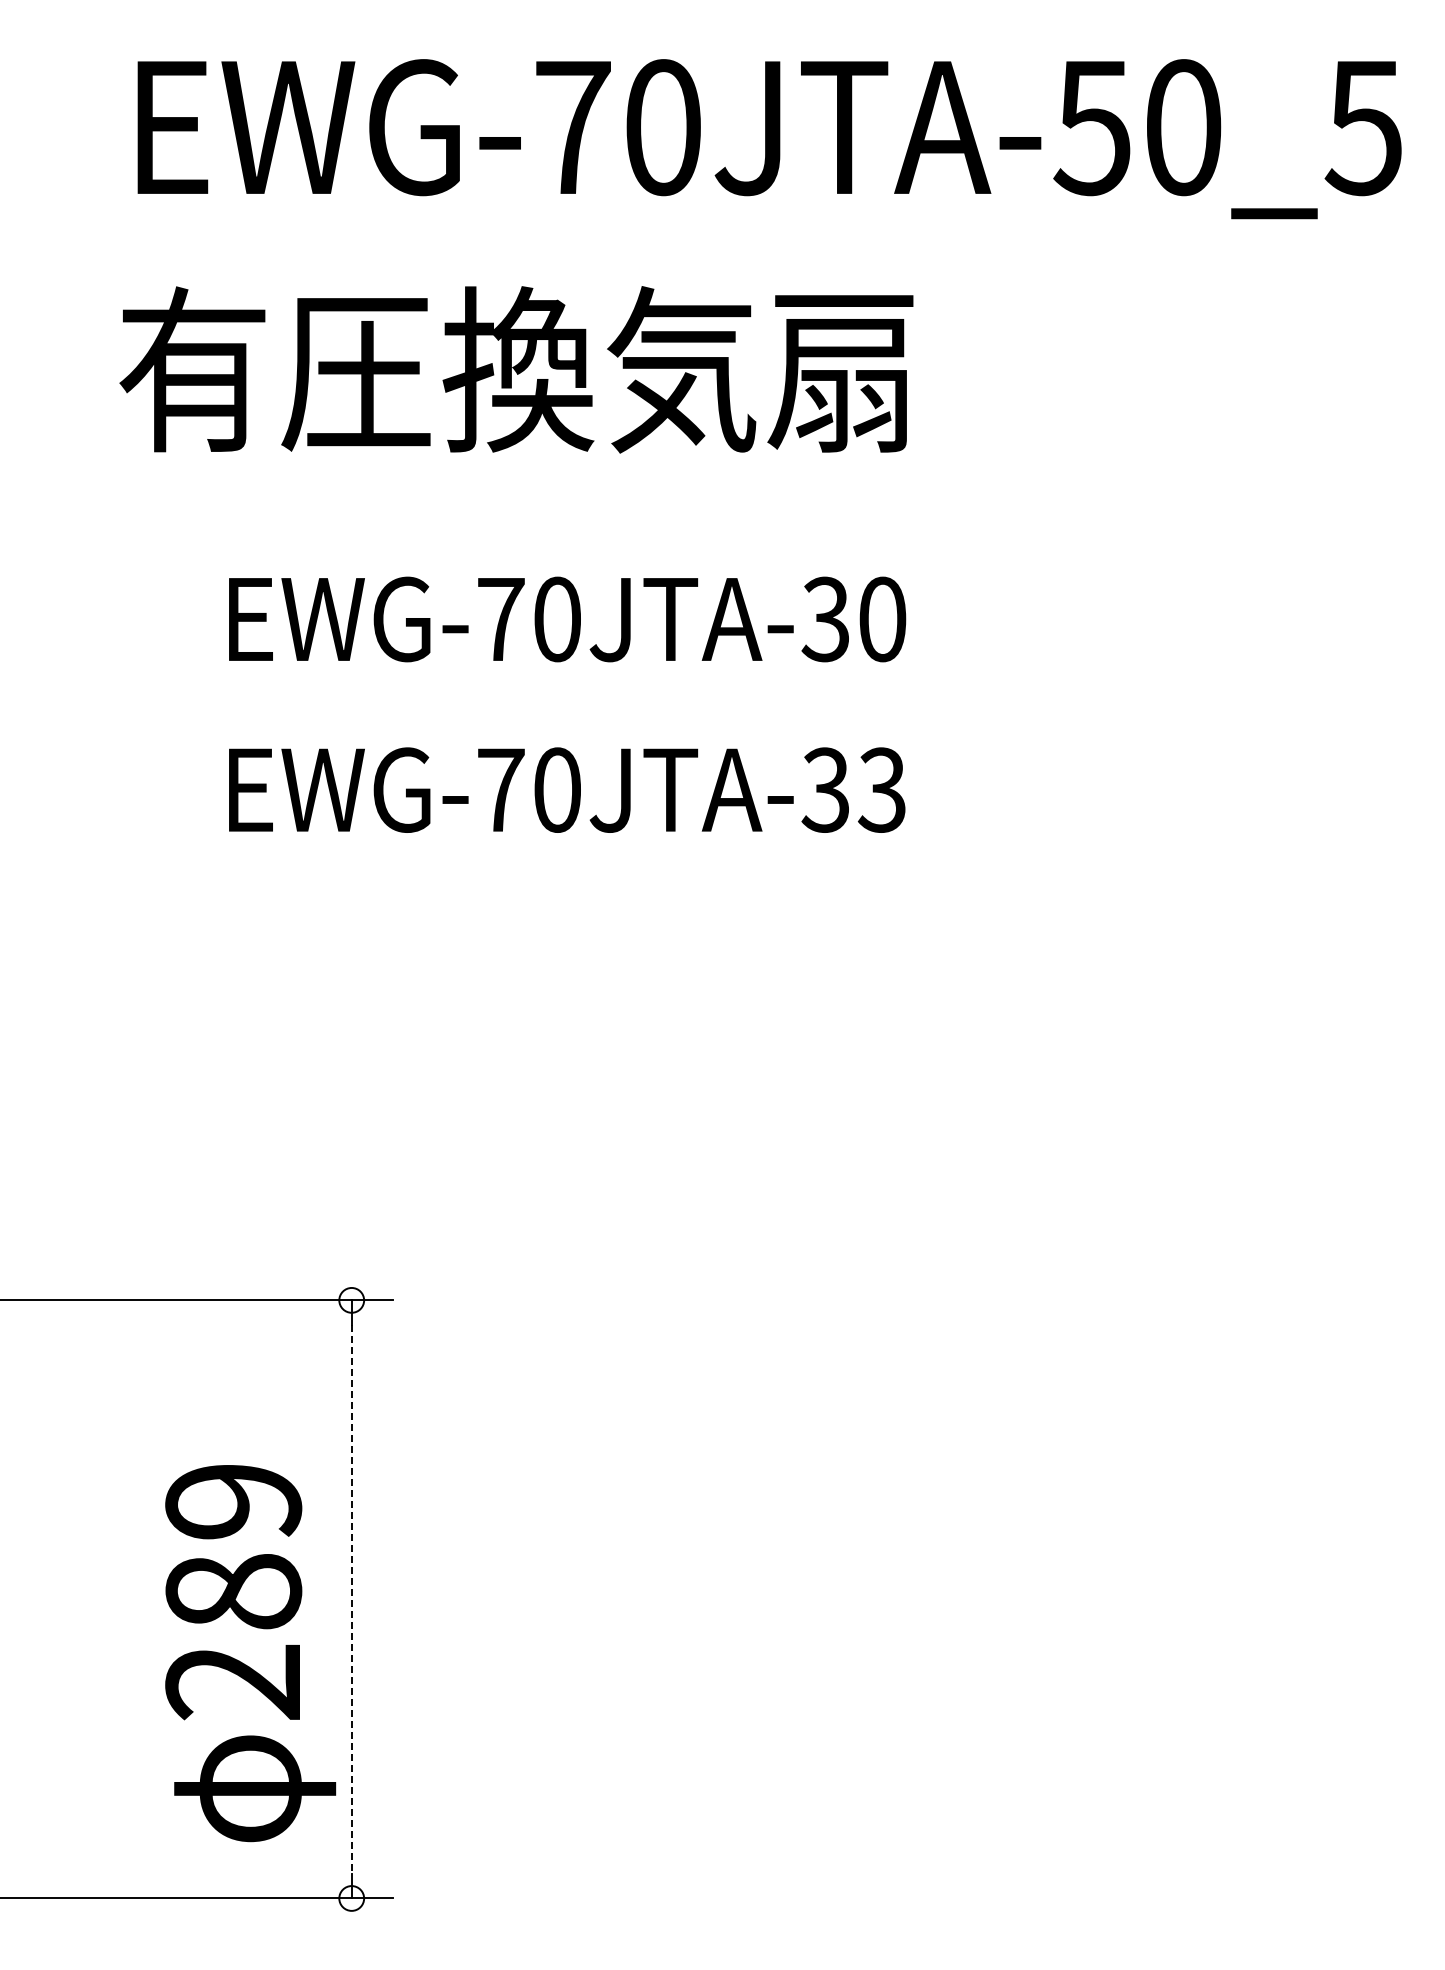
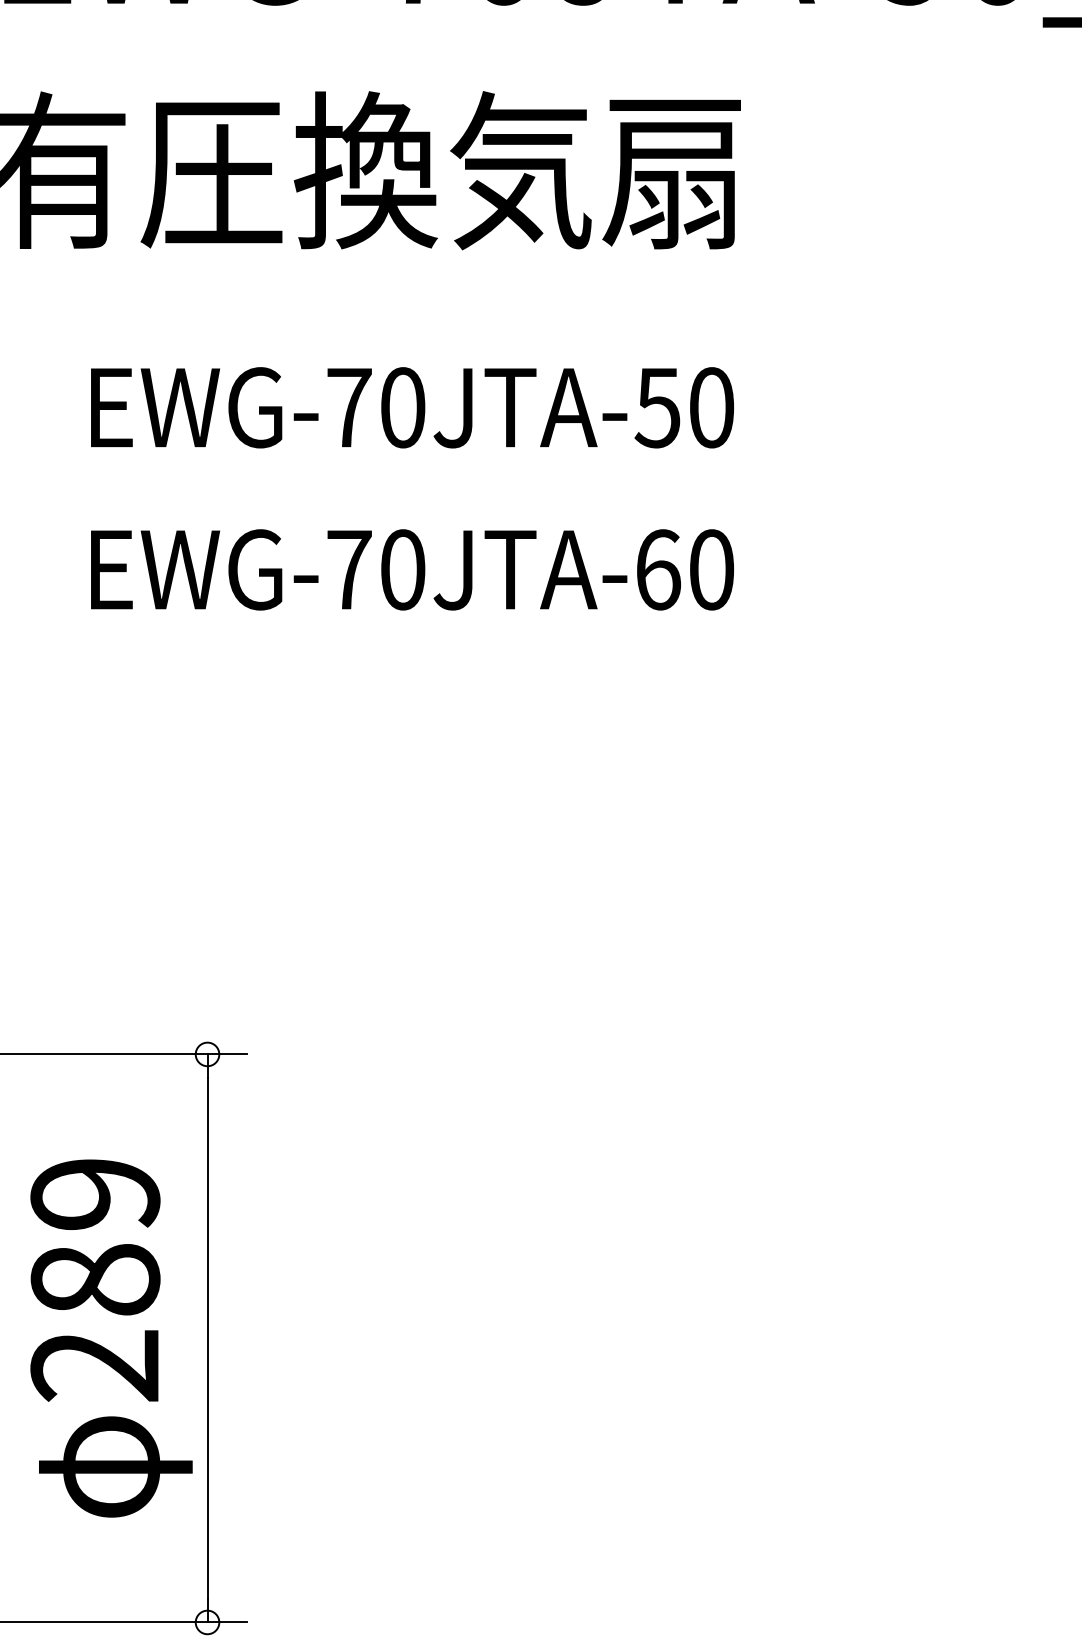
text: (825, 618) -> (657, 406), EWG-70JTA-30 -> EWG-70JTA-50
text: (853, 789) -> (684, 569), EWG-70JTA-33 -> EWG-70JTA-60
line: (351, 1599) -> (207, 1338), dashed -> solid
text: (250, 1653) -> (111, 1338), moved

